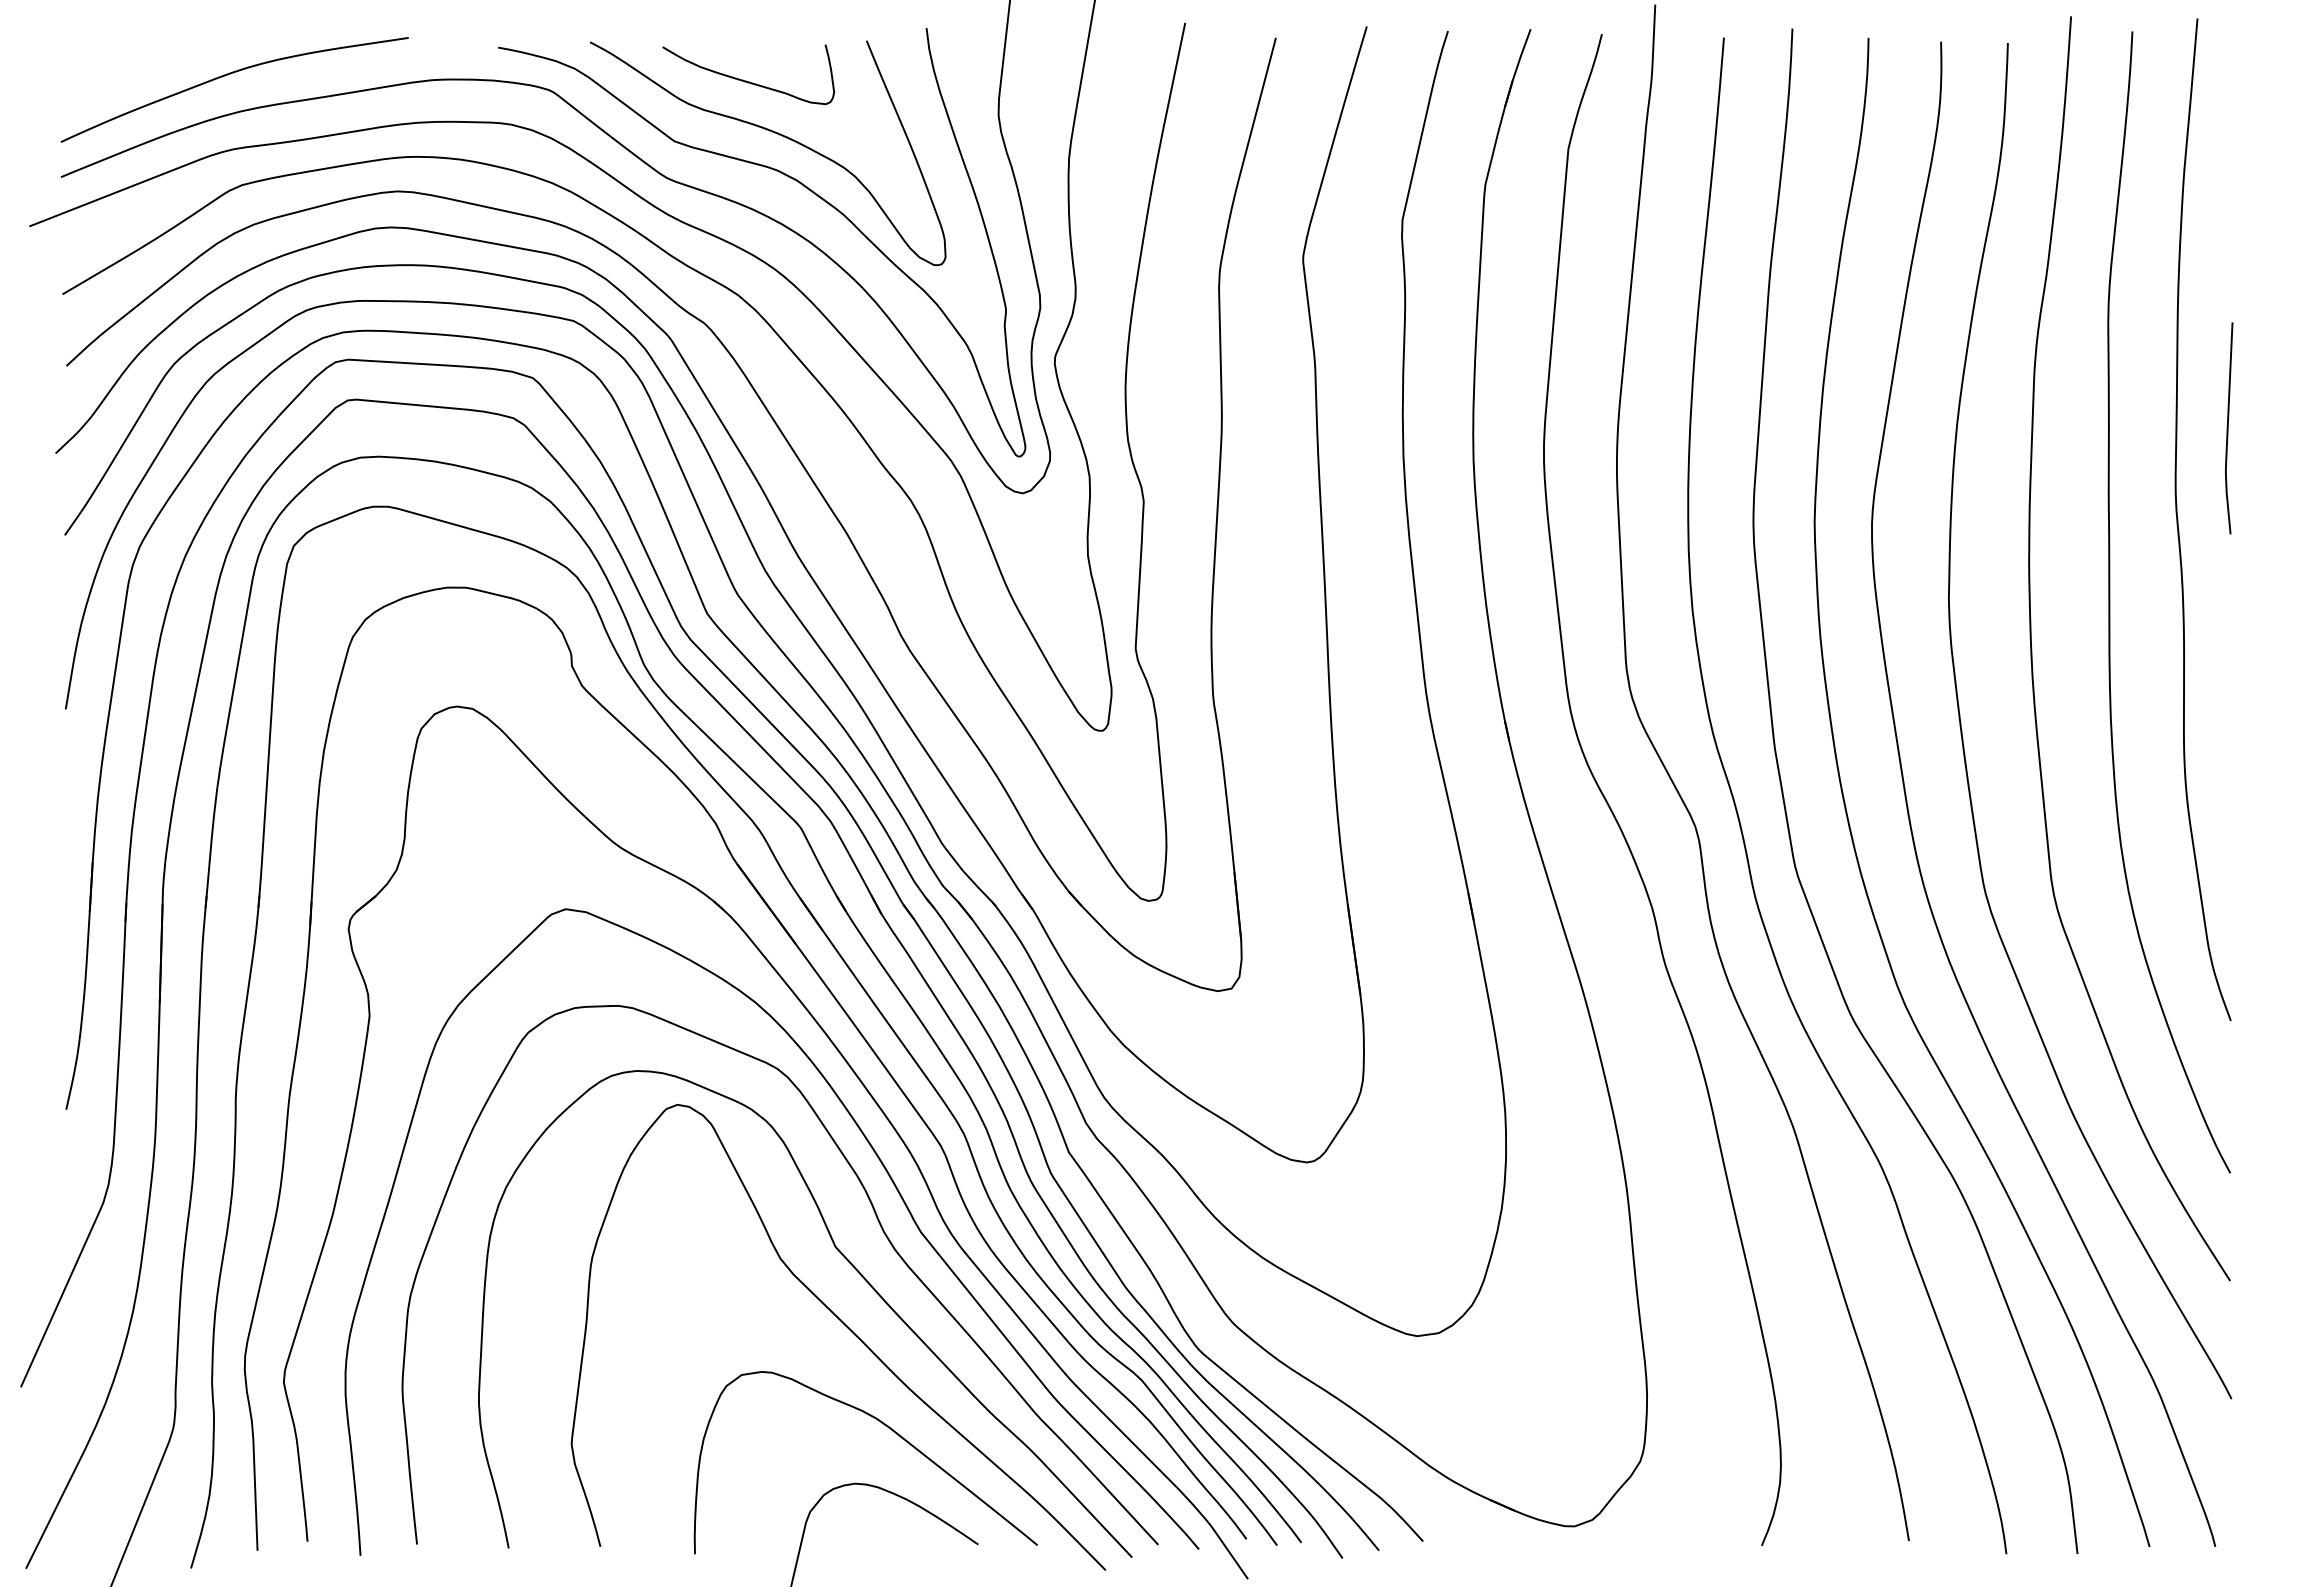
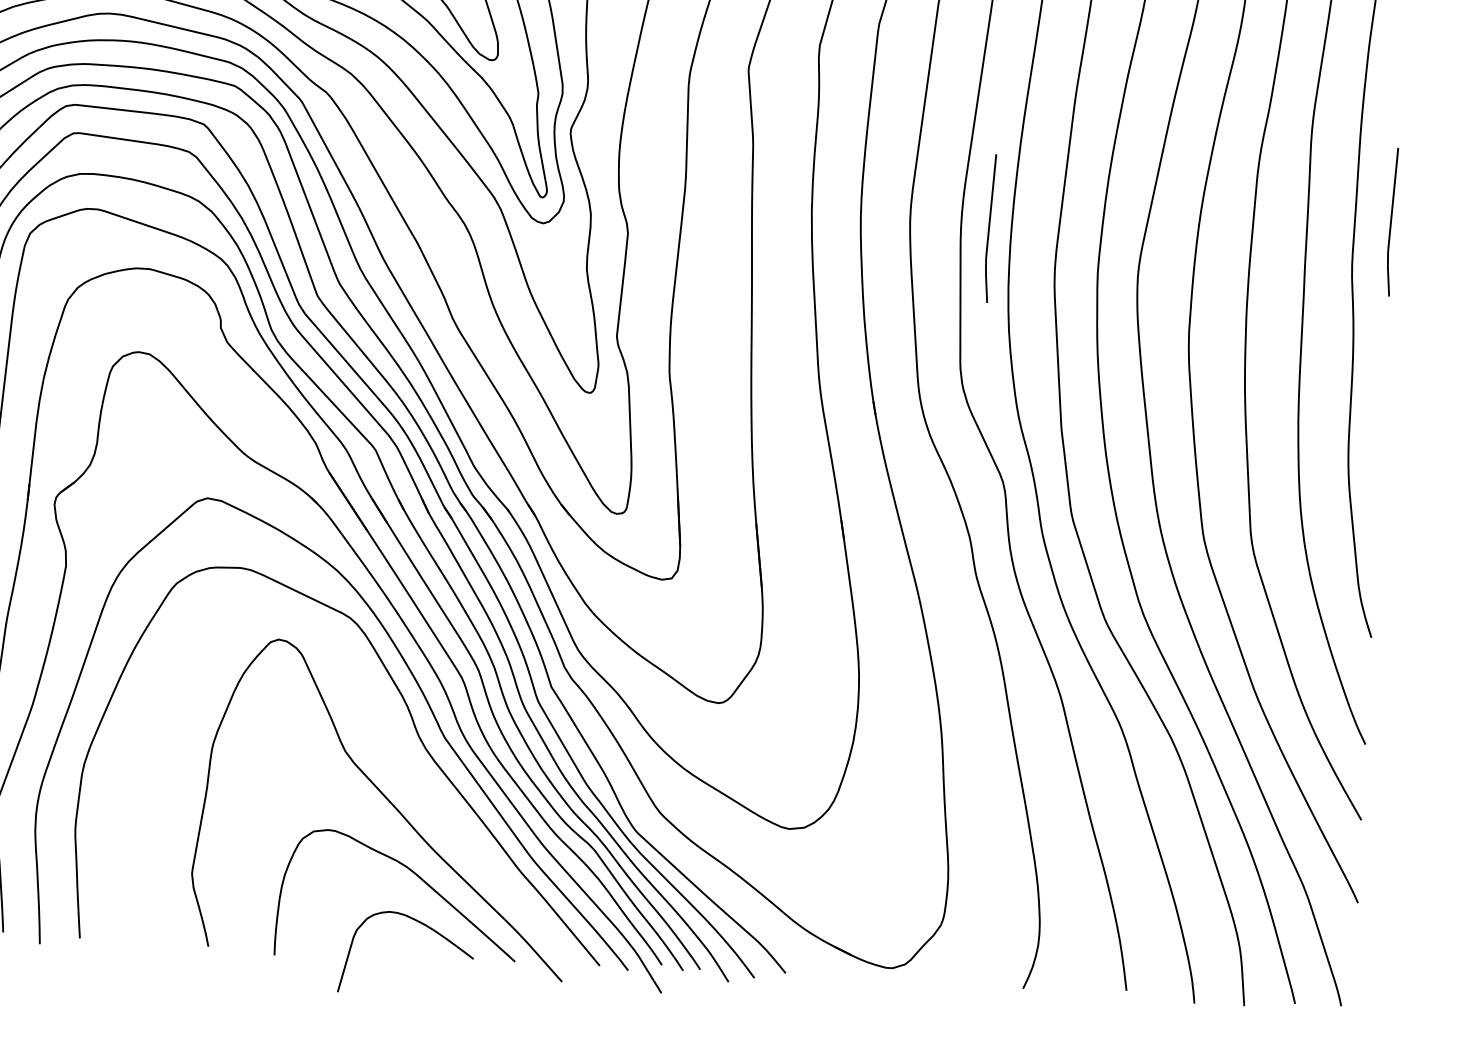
line: (1657, 467) -> (989, 228), added
curve: (856, 1271) -> (398, 763), removed

